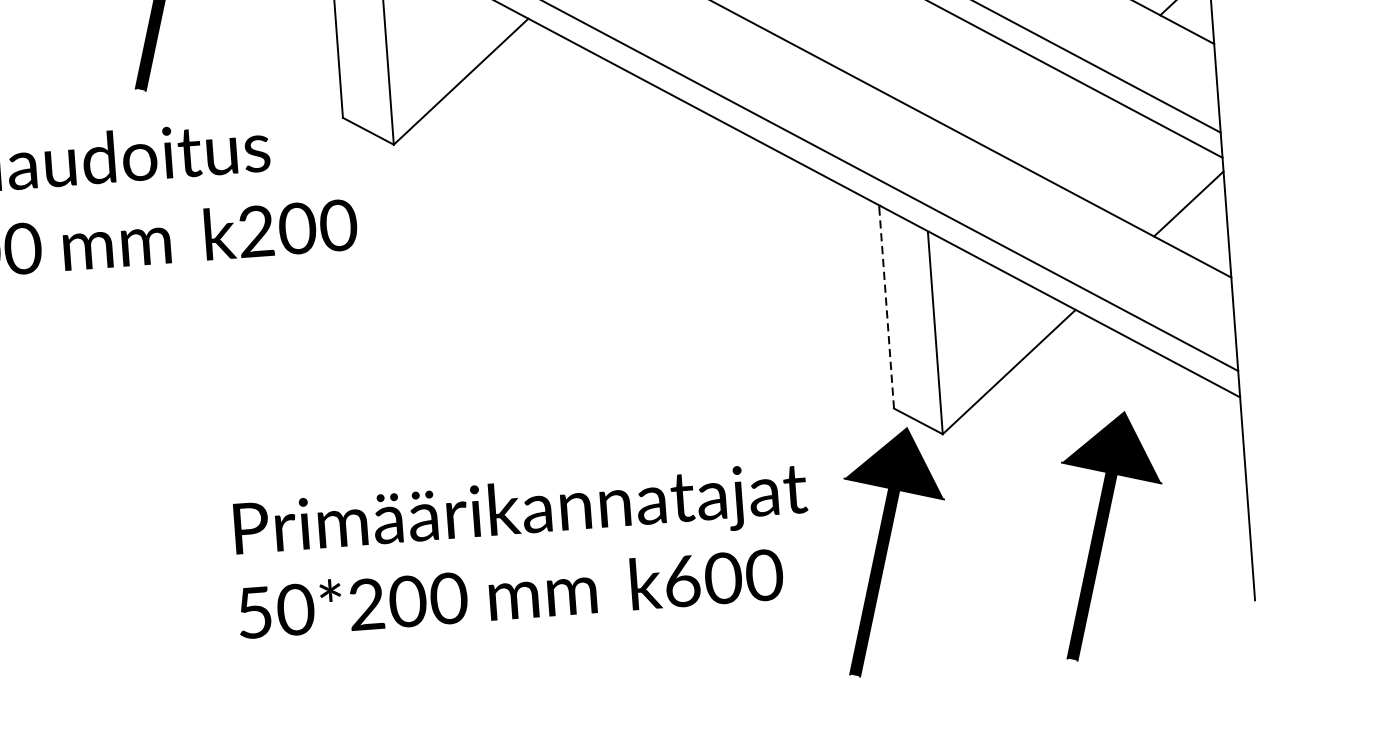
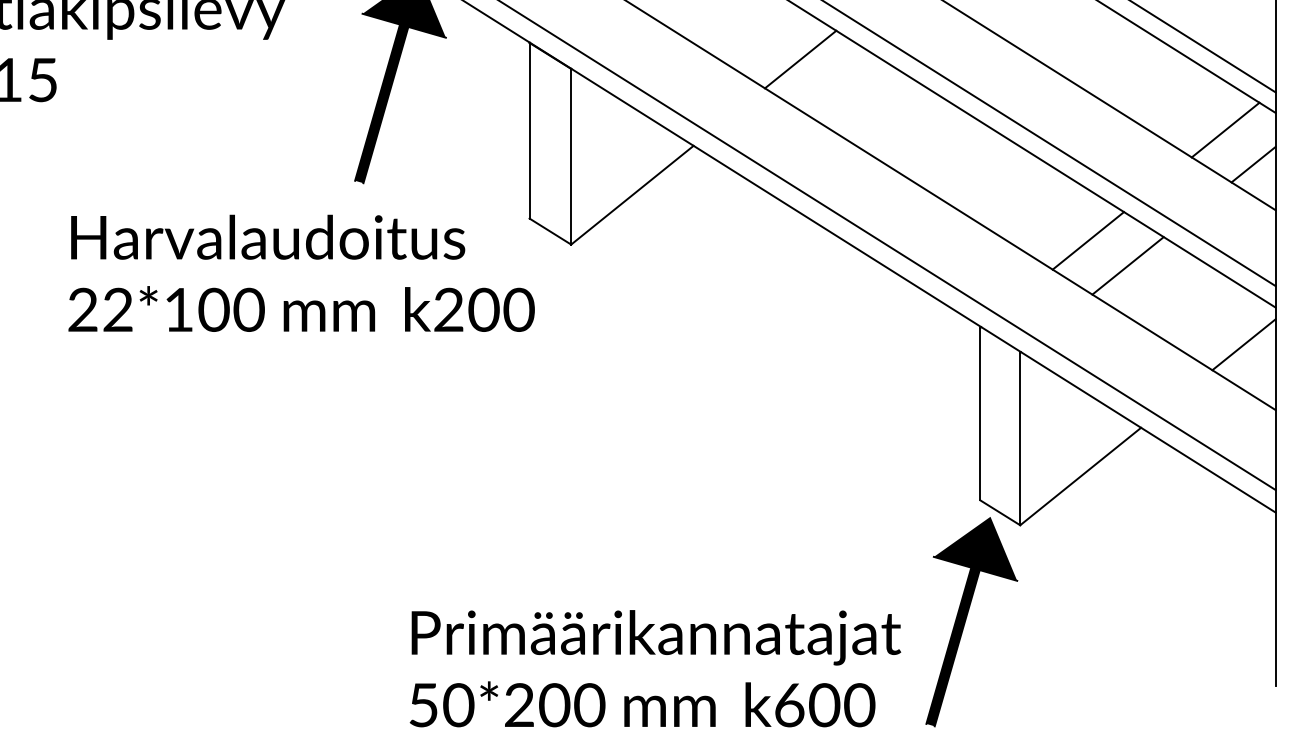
line: (998, 95) -> (1088, 240), added
line: (1045, 121) -> (1127, 265), added
line: (886, 306) -> (980, 413), dashed -> solid
part: (1111, 536) -> (1157, 622), removed
text: (522, 549) -> (655, 668), moved

